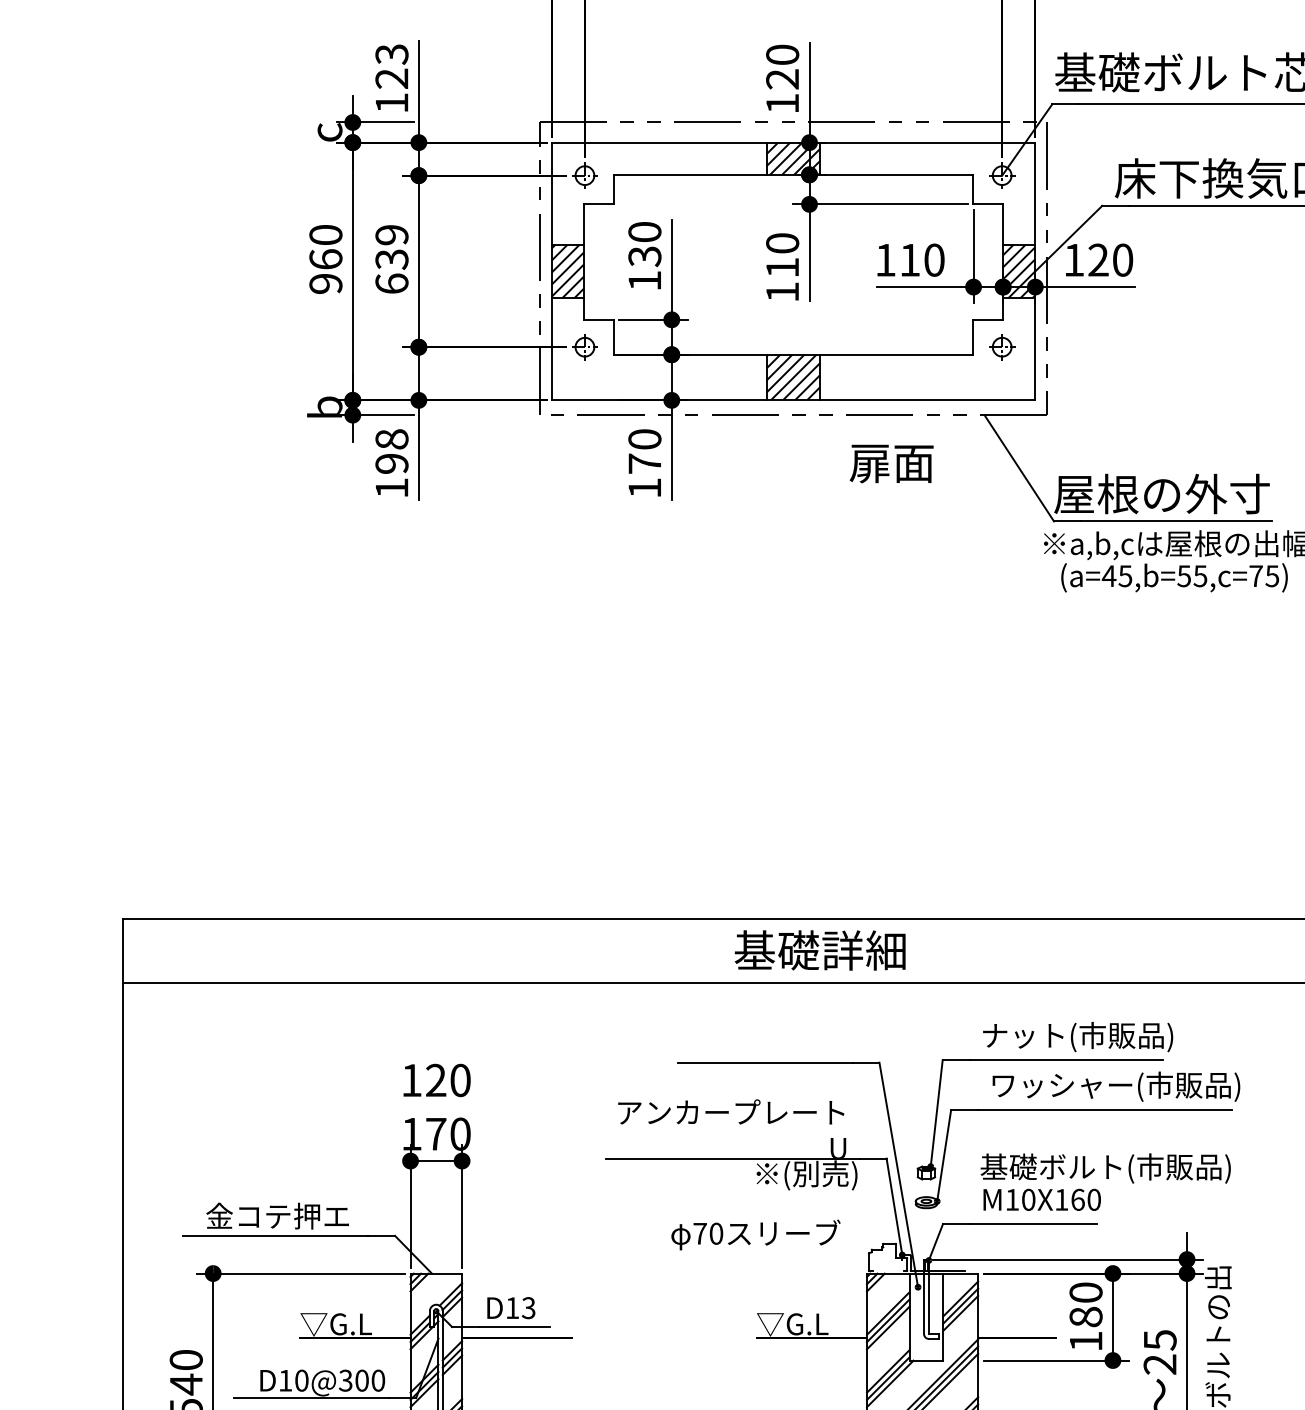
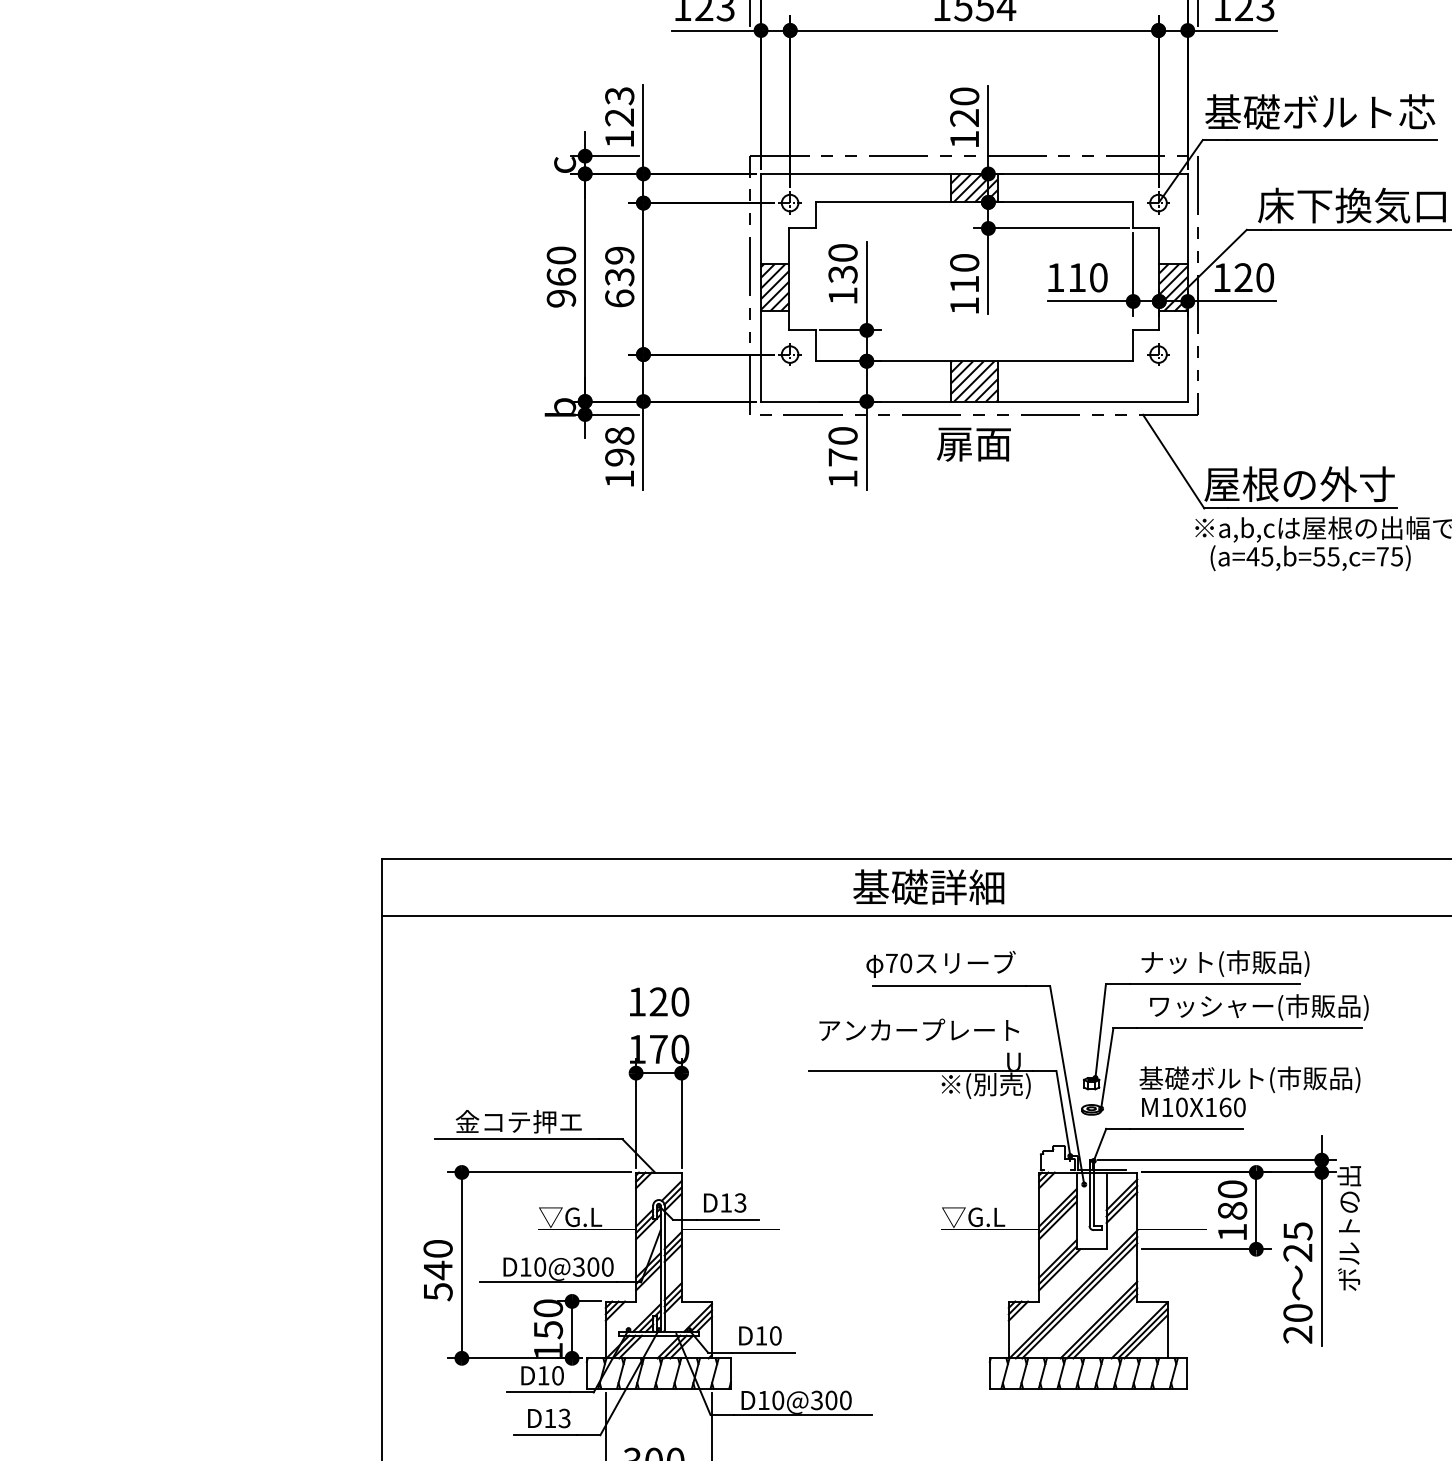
text: (891, 463) -> (973, 444), moved
text: (819, 949) -> (928, 886), moved
text: (755, 1233) -> (940, 963), moved

